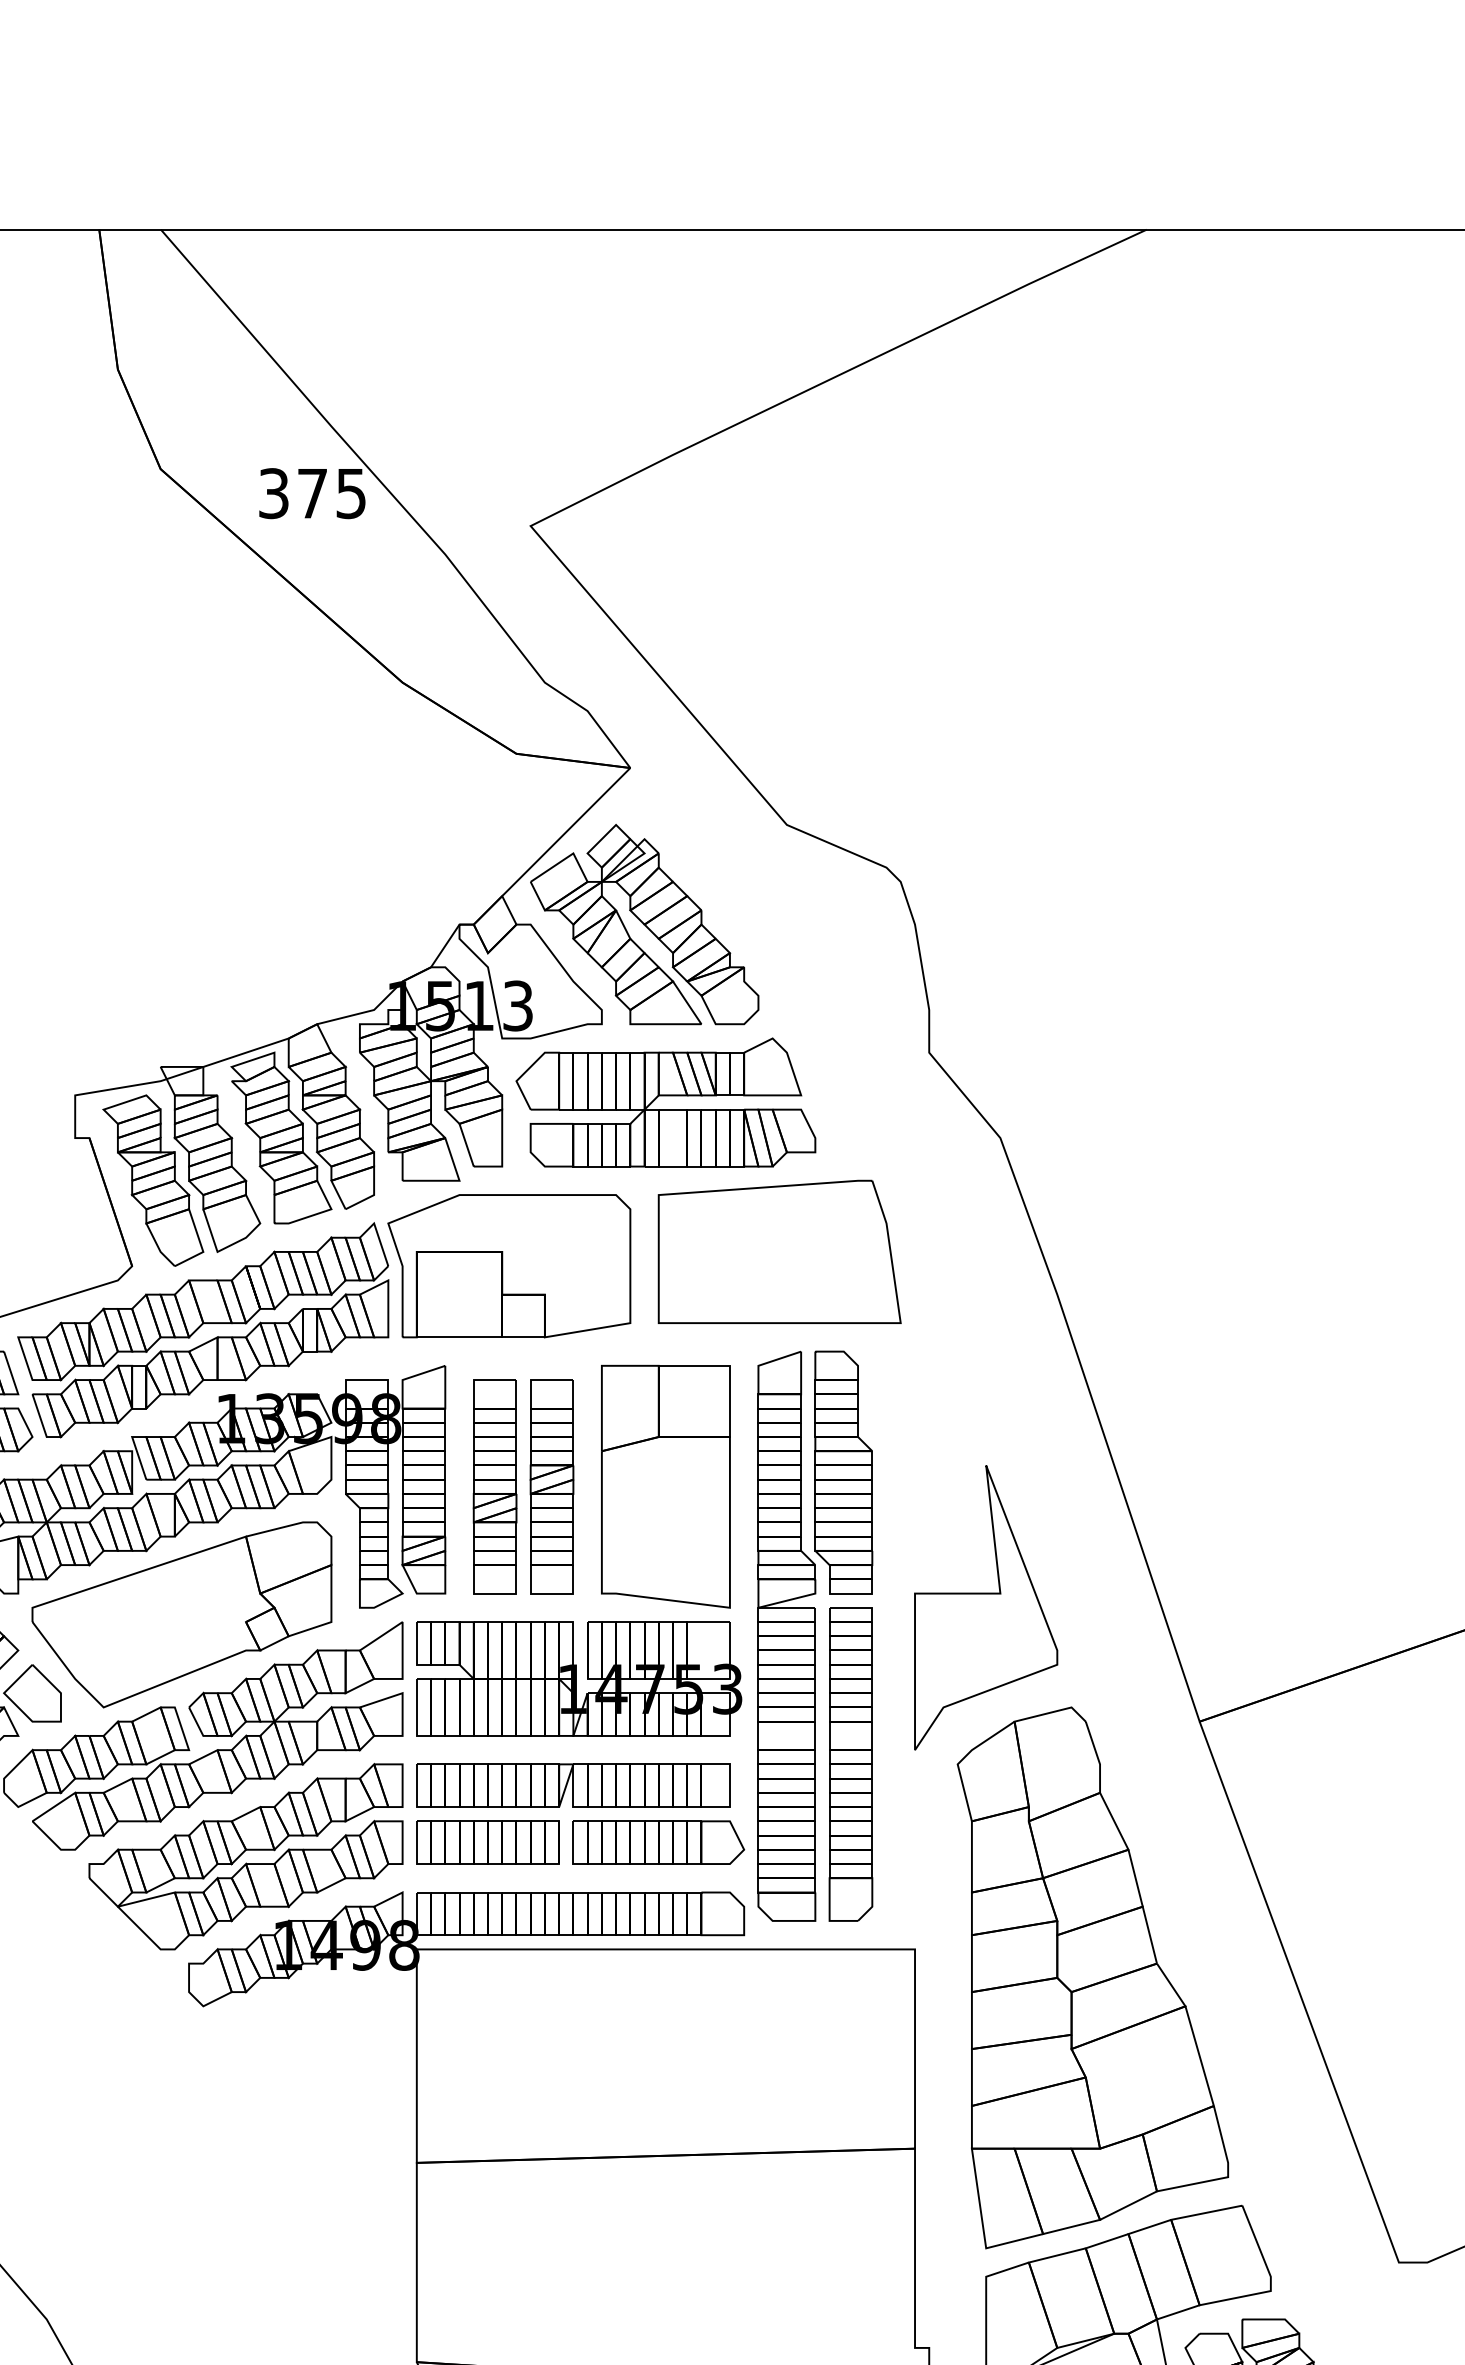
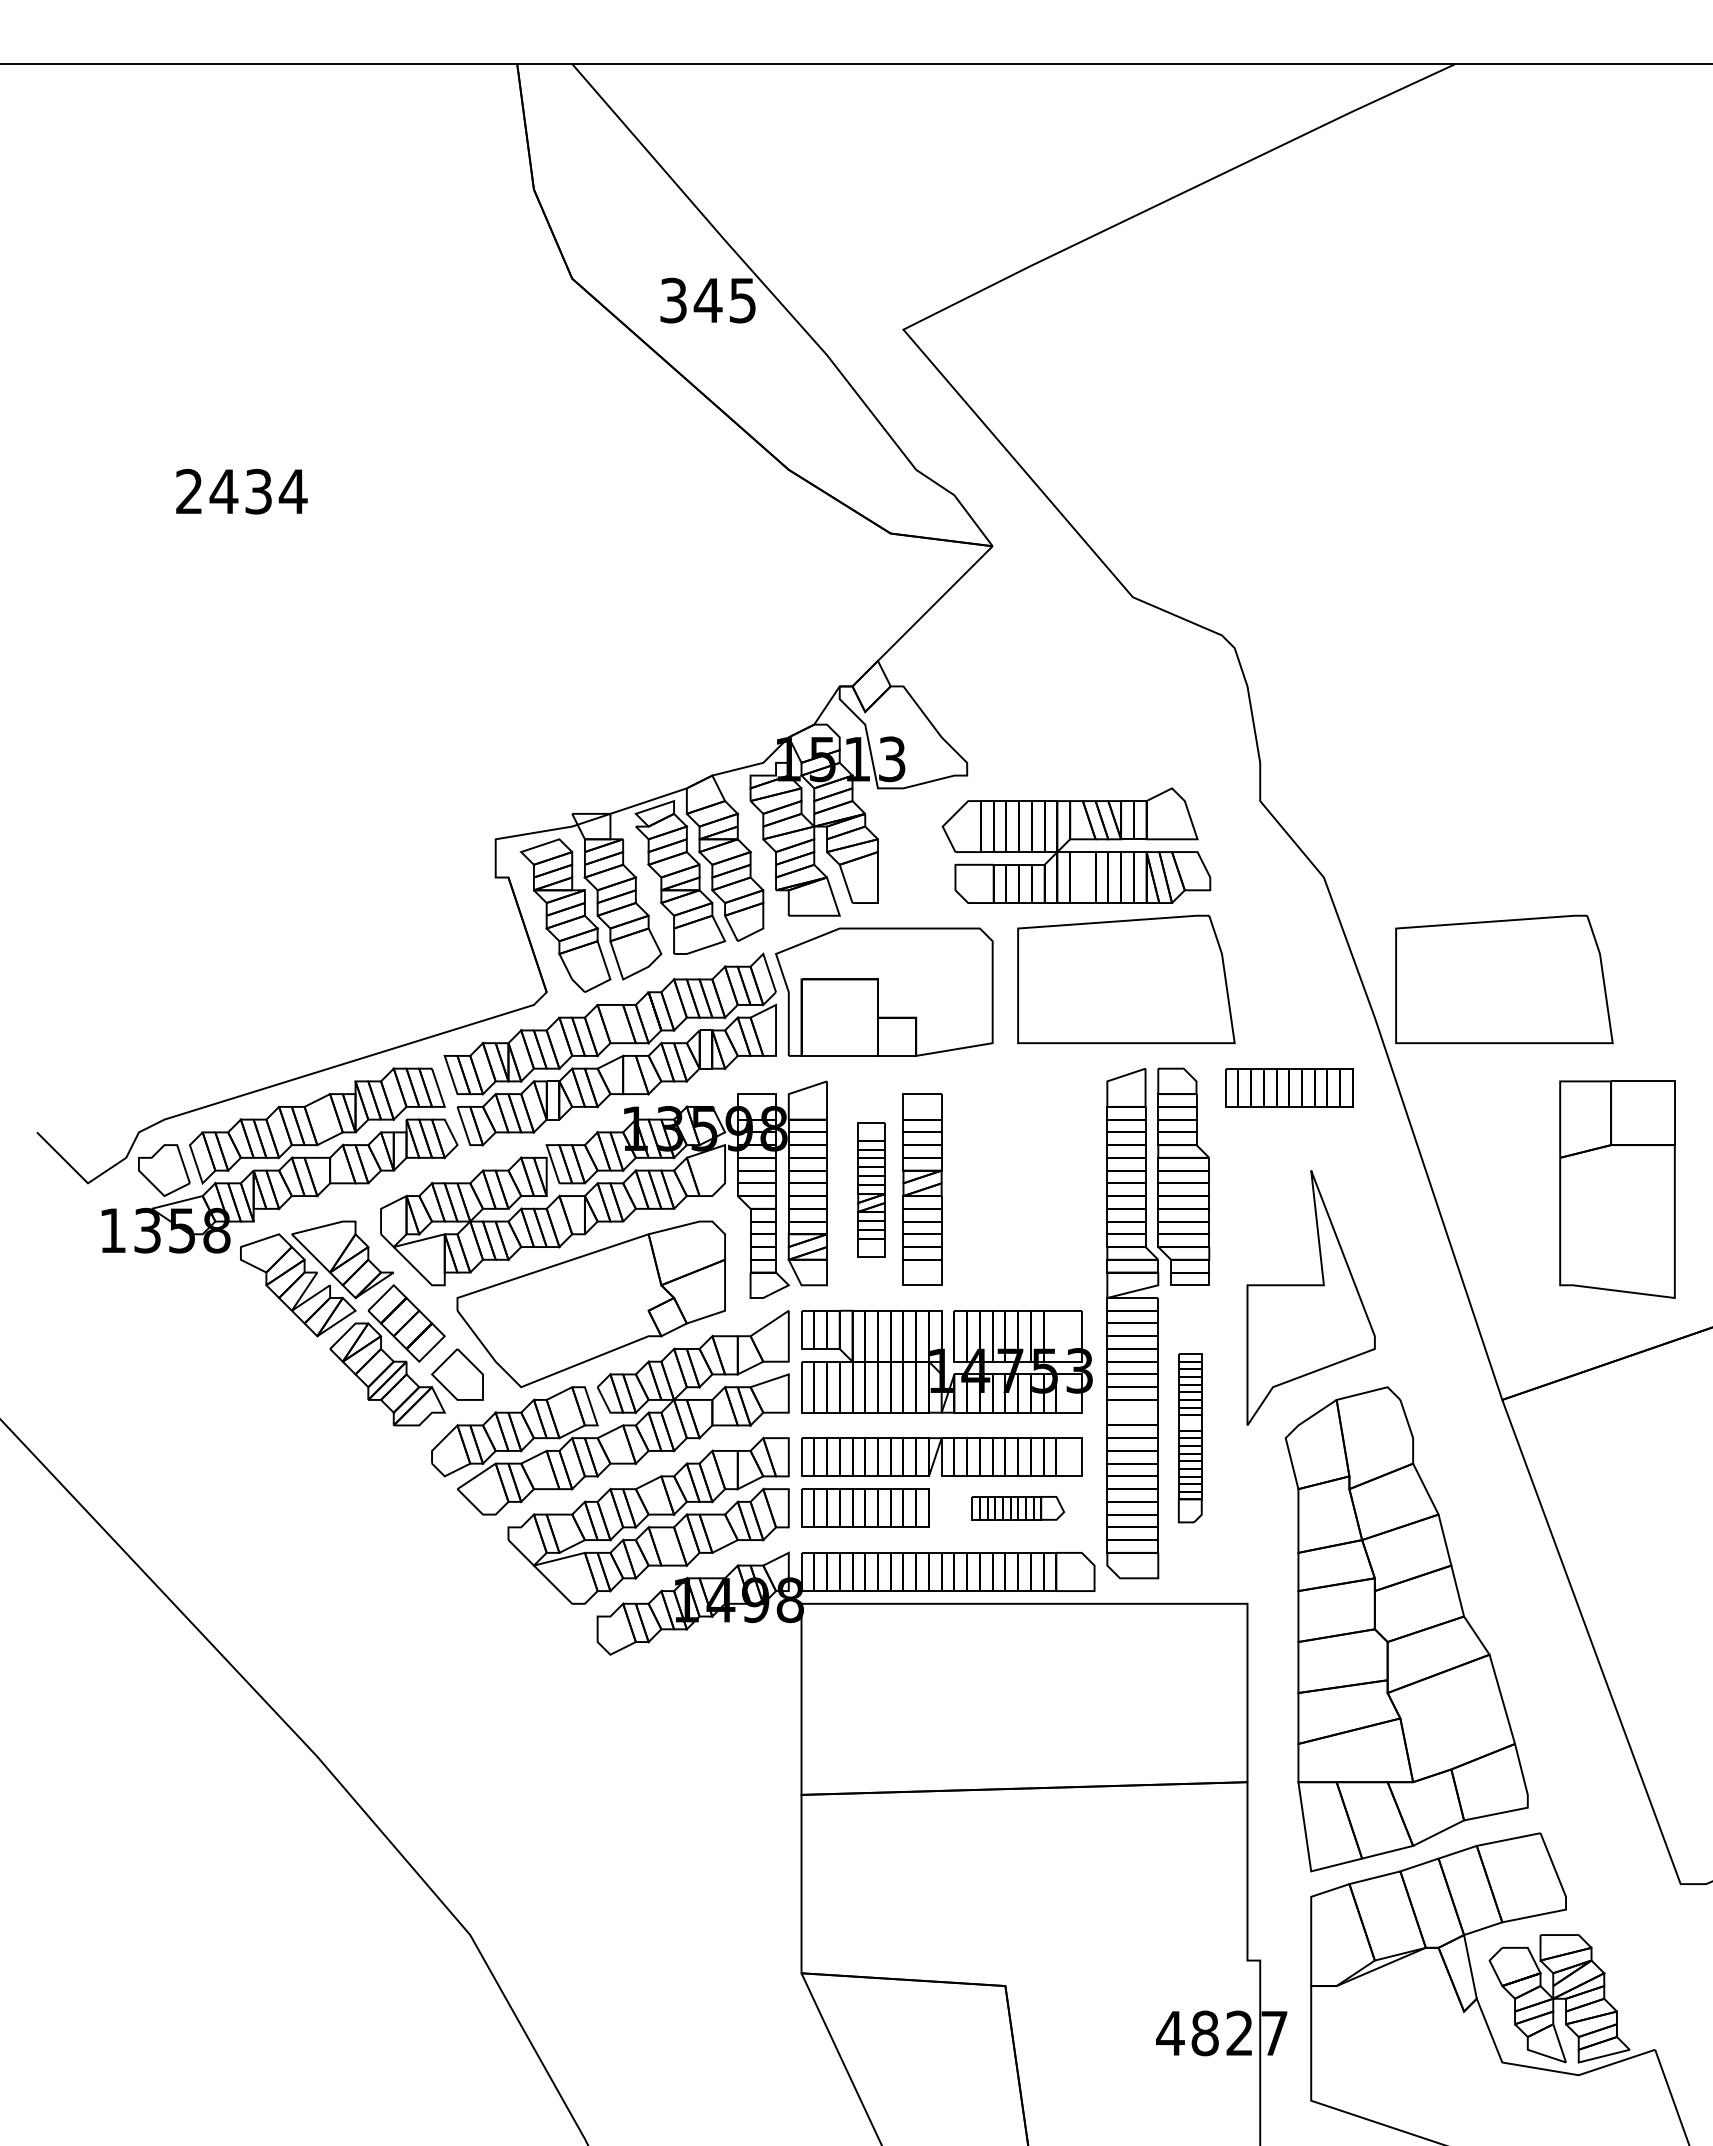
text: (311, 493) -> (707, 300), 375 -> 345
part: (644, 924) -> (1005, 686), removed
part: (665, 1102) -> (1076, 845), moved
part: (1202, 1251) -> (1504, 979), added
part: (961, 1372) -> (1289, 1087), added
part: (494, 1486) -> (871, 1189), size x0.7
part: (665, 1486) -> (1617, 1189), moved
part: (851, 1764) -> (1190, 1438), size x0.6
part: (659, 1842) -> (1018, 1508), size x0.6

